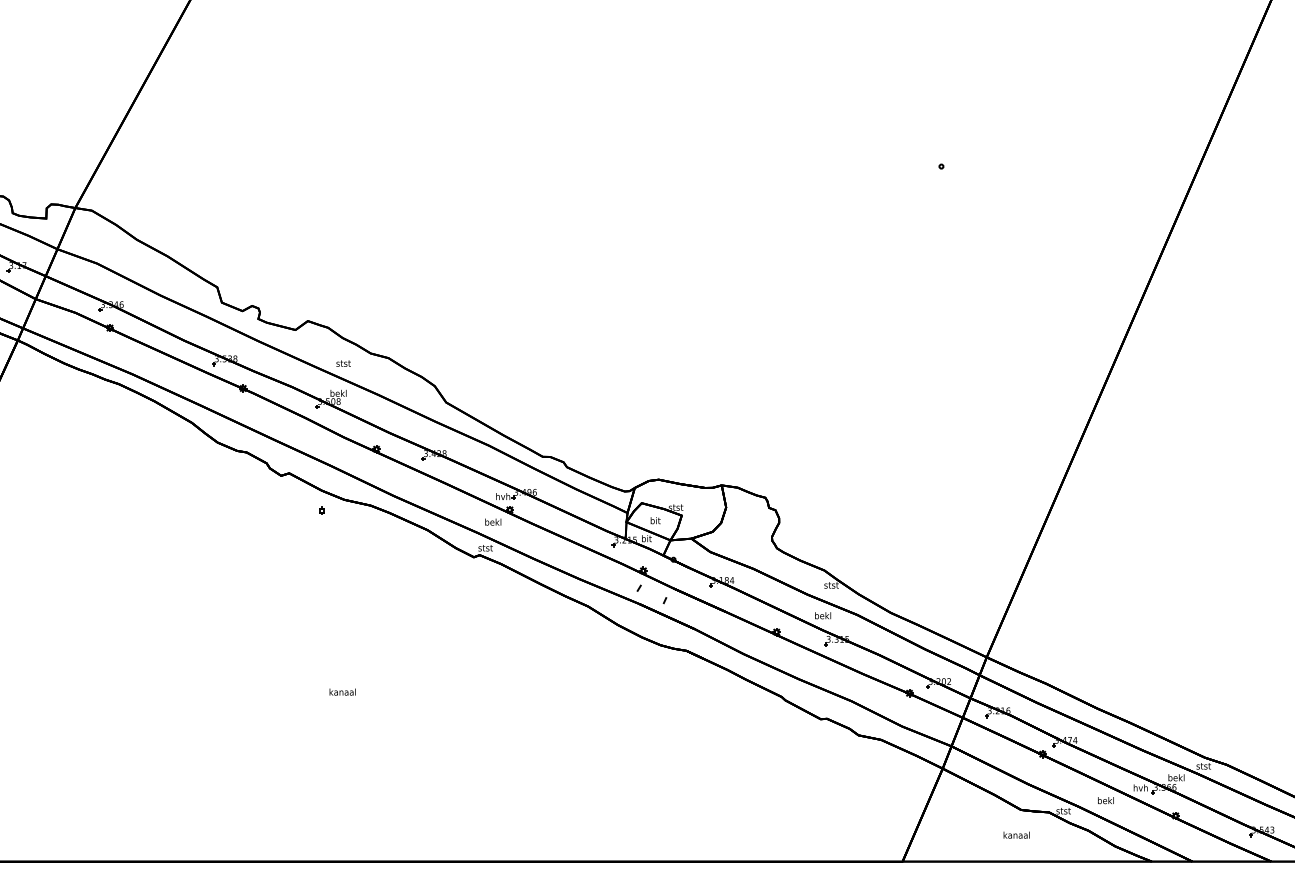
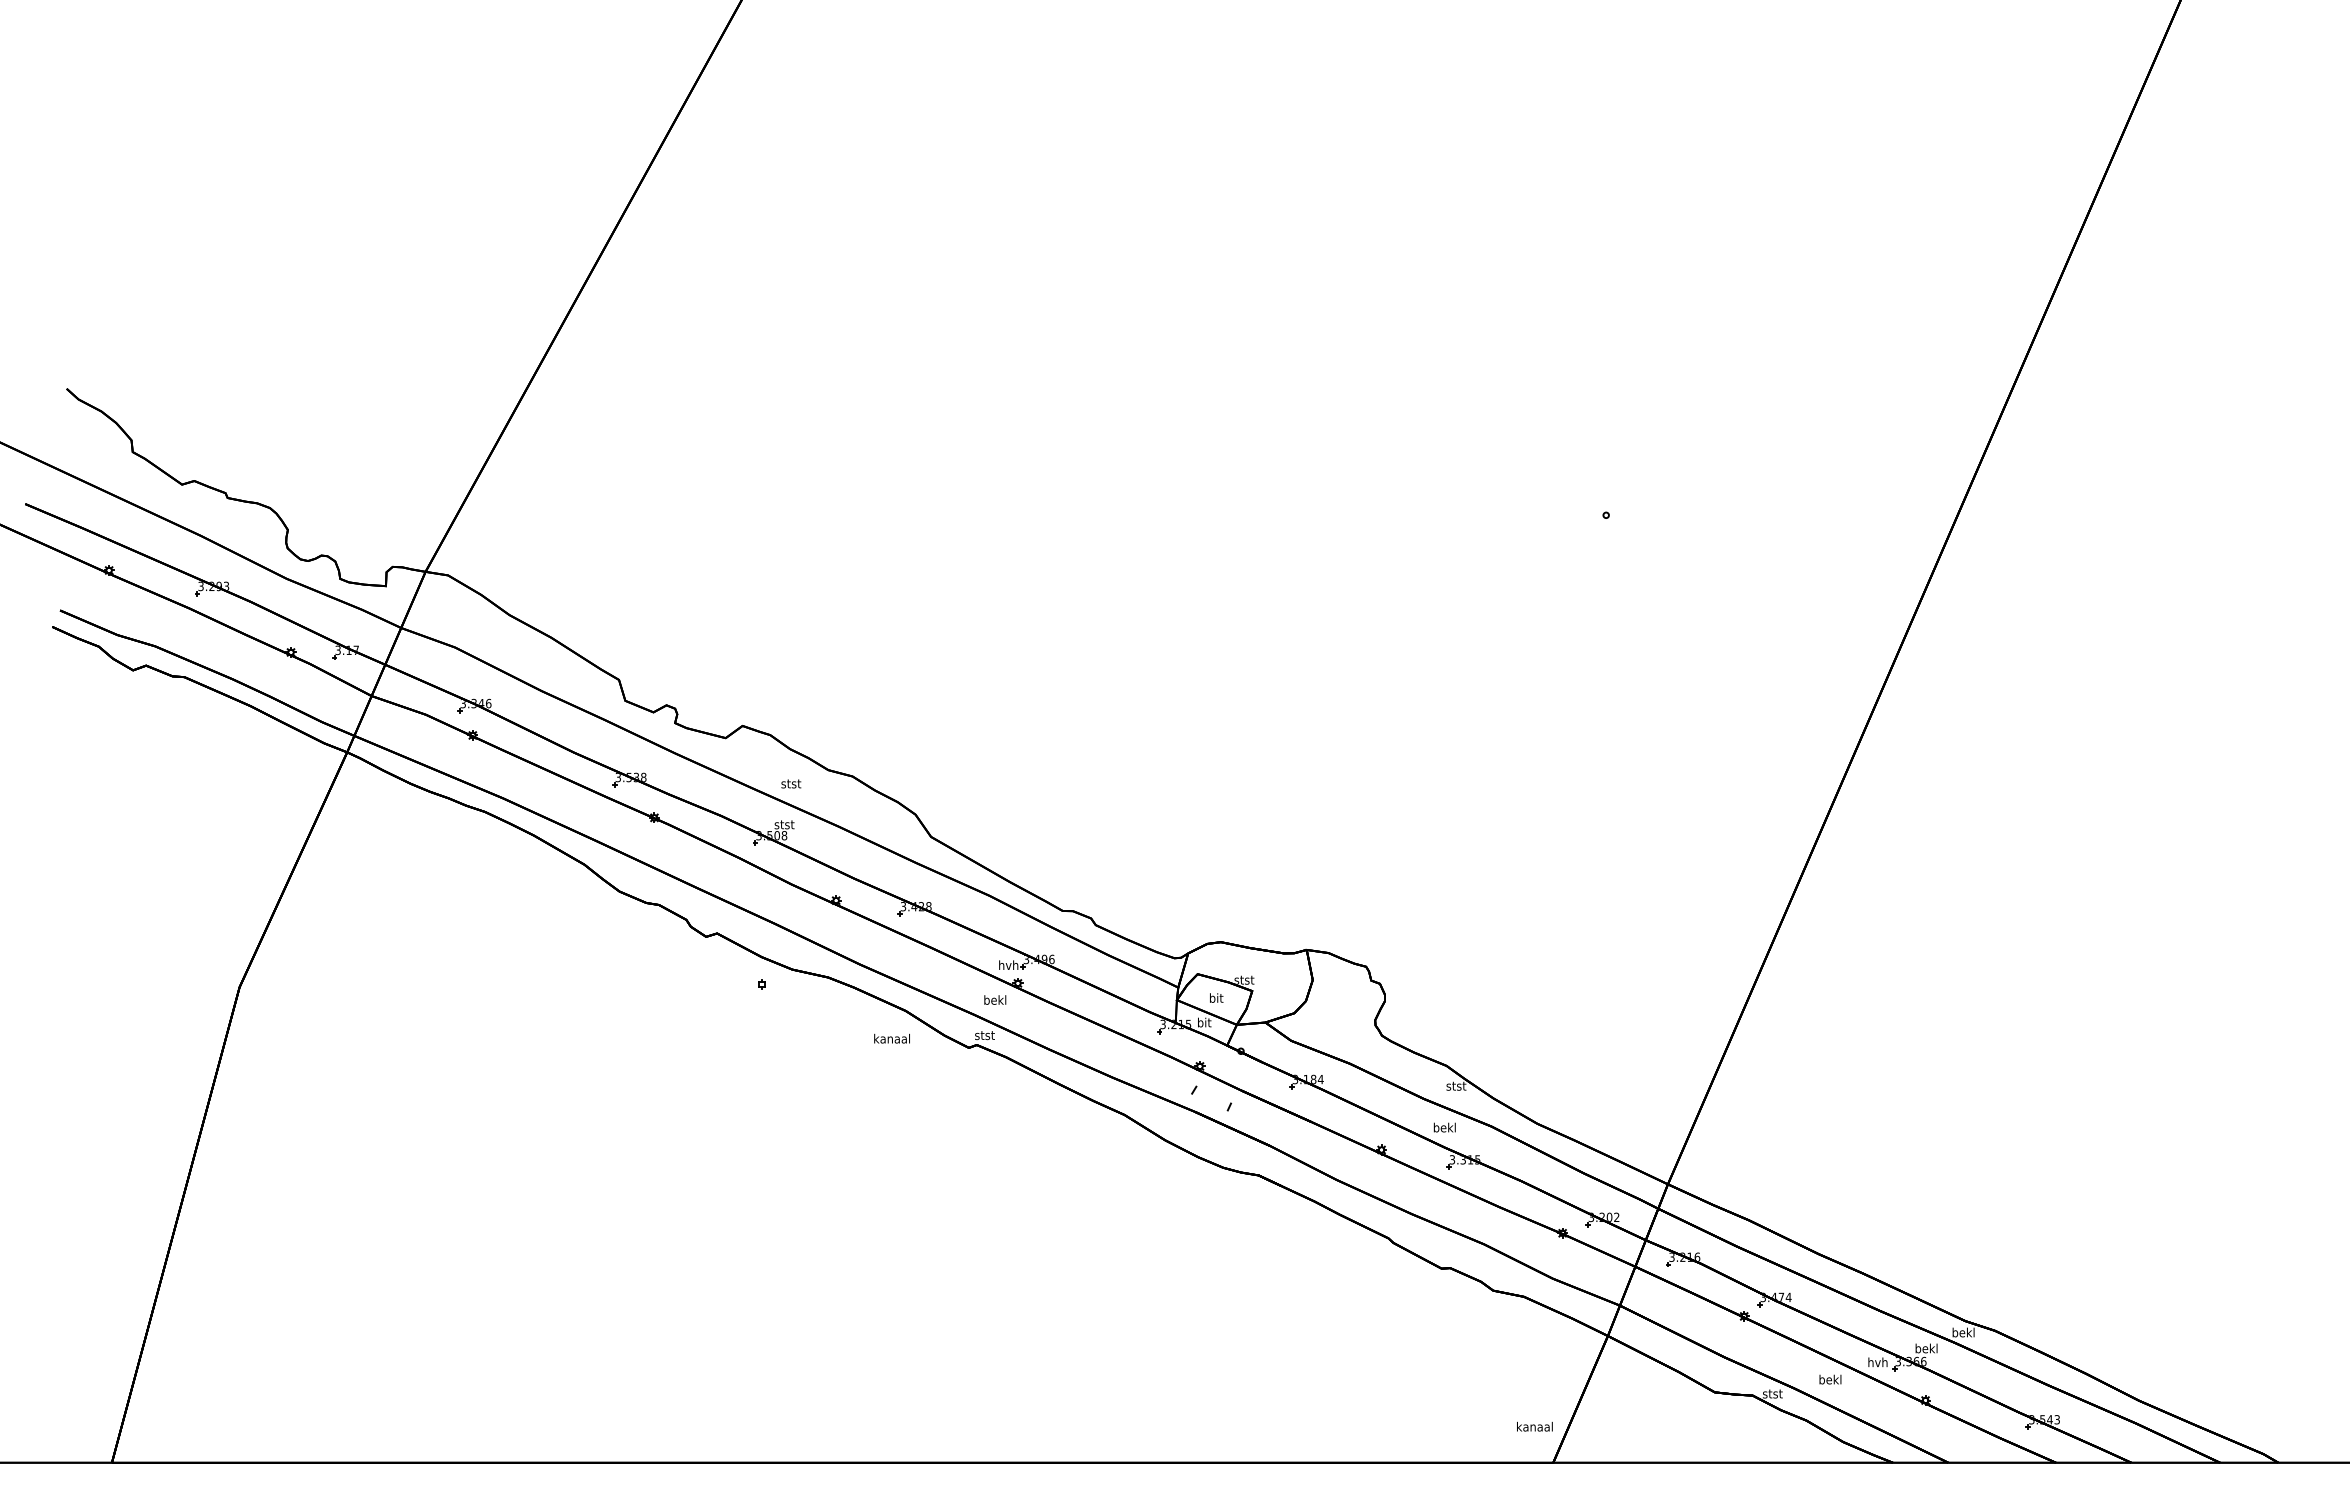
text: (338, 393) -> (784, 824), bekl -> stst
text: (342, 691) -> (891, 1038), moved
text: (1203, 766) -> (1963, 1332), stst -> bekl
text: (1016, 835) -> (1534, 1426), moved

